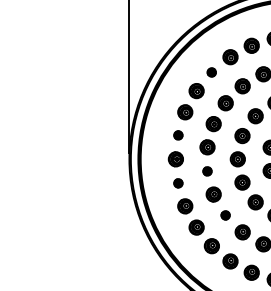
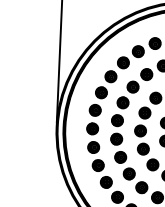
part: (211, 72) -> (123, 62), size x1.67
part: (178, 135) -> (95, 110), size x1.67
part: (207, 171) -> (116, 139), size x1.67
part: (178, 183) -> (93, 147), size x1.67
part: (225, 215) -> (129, 174), size x1.67

